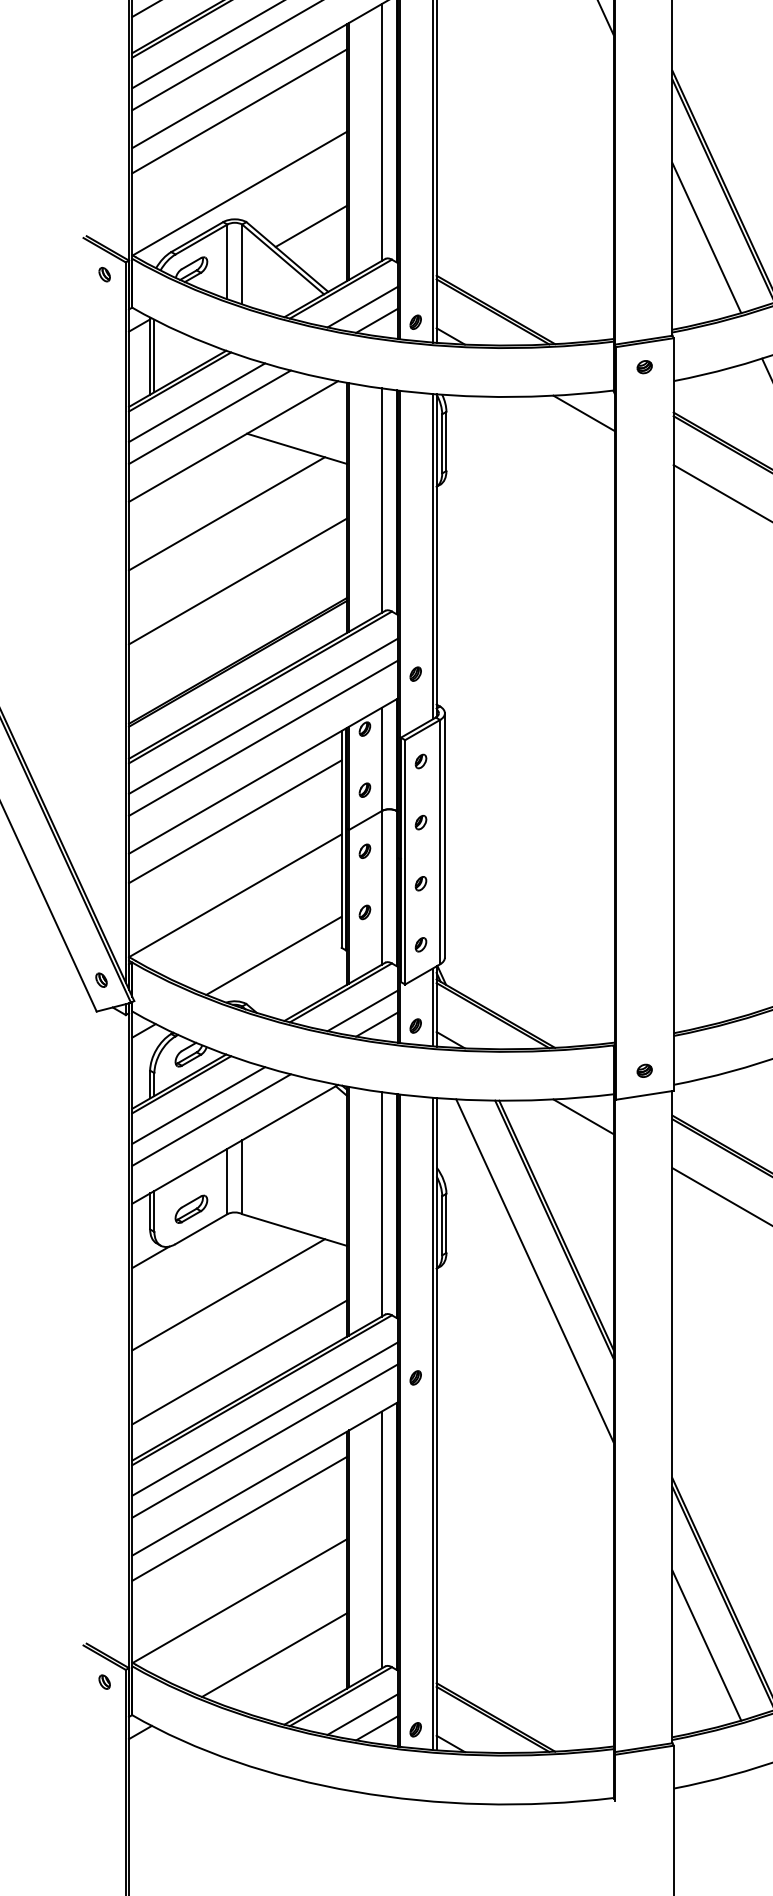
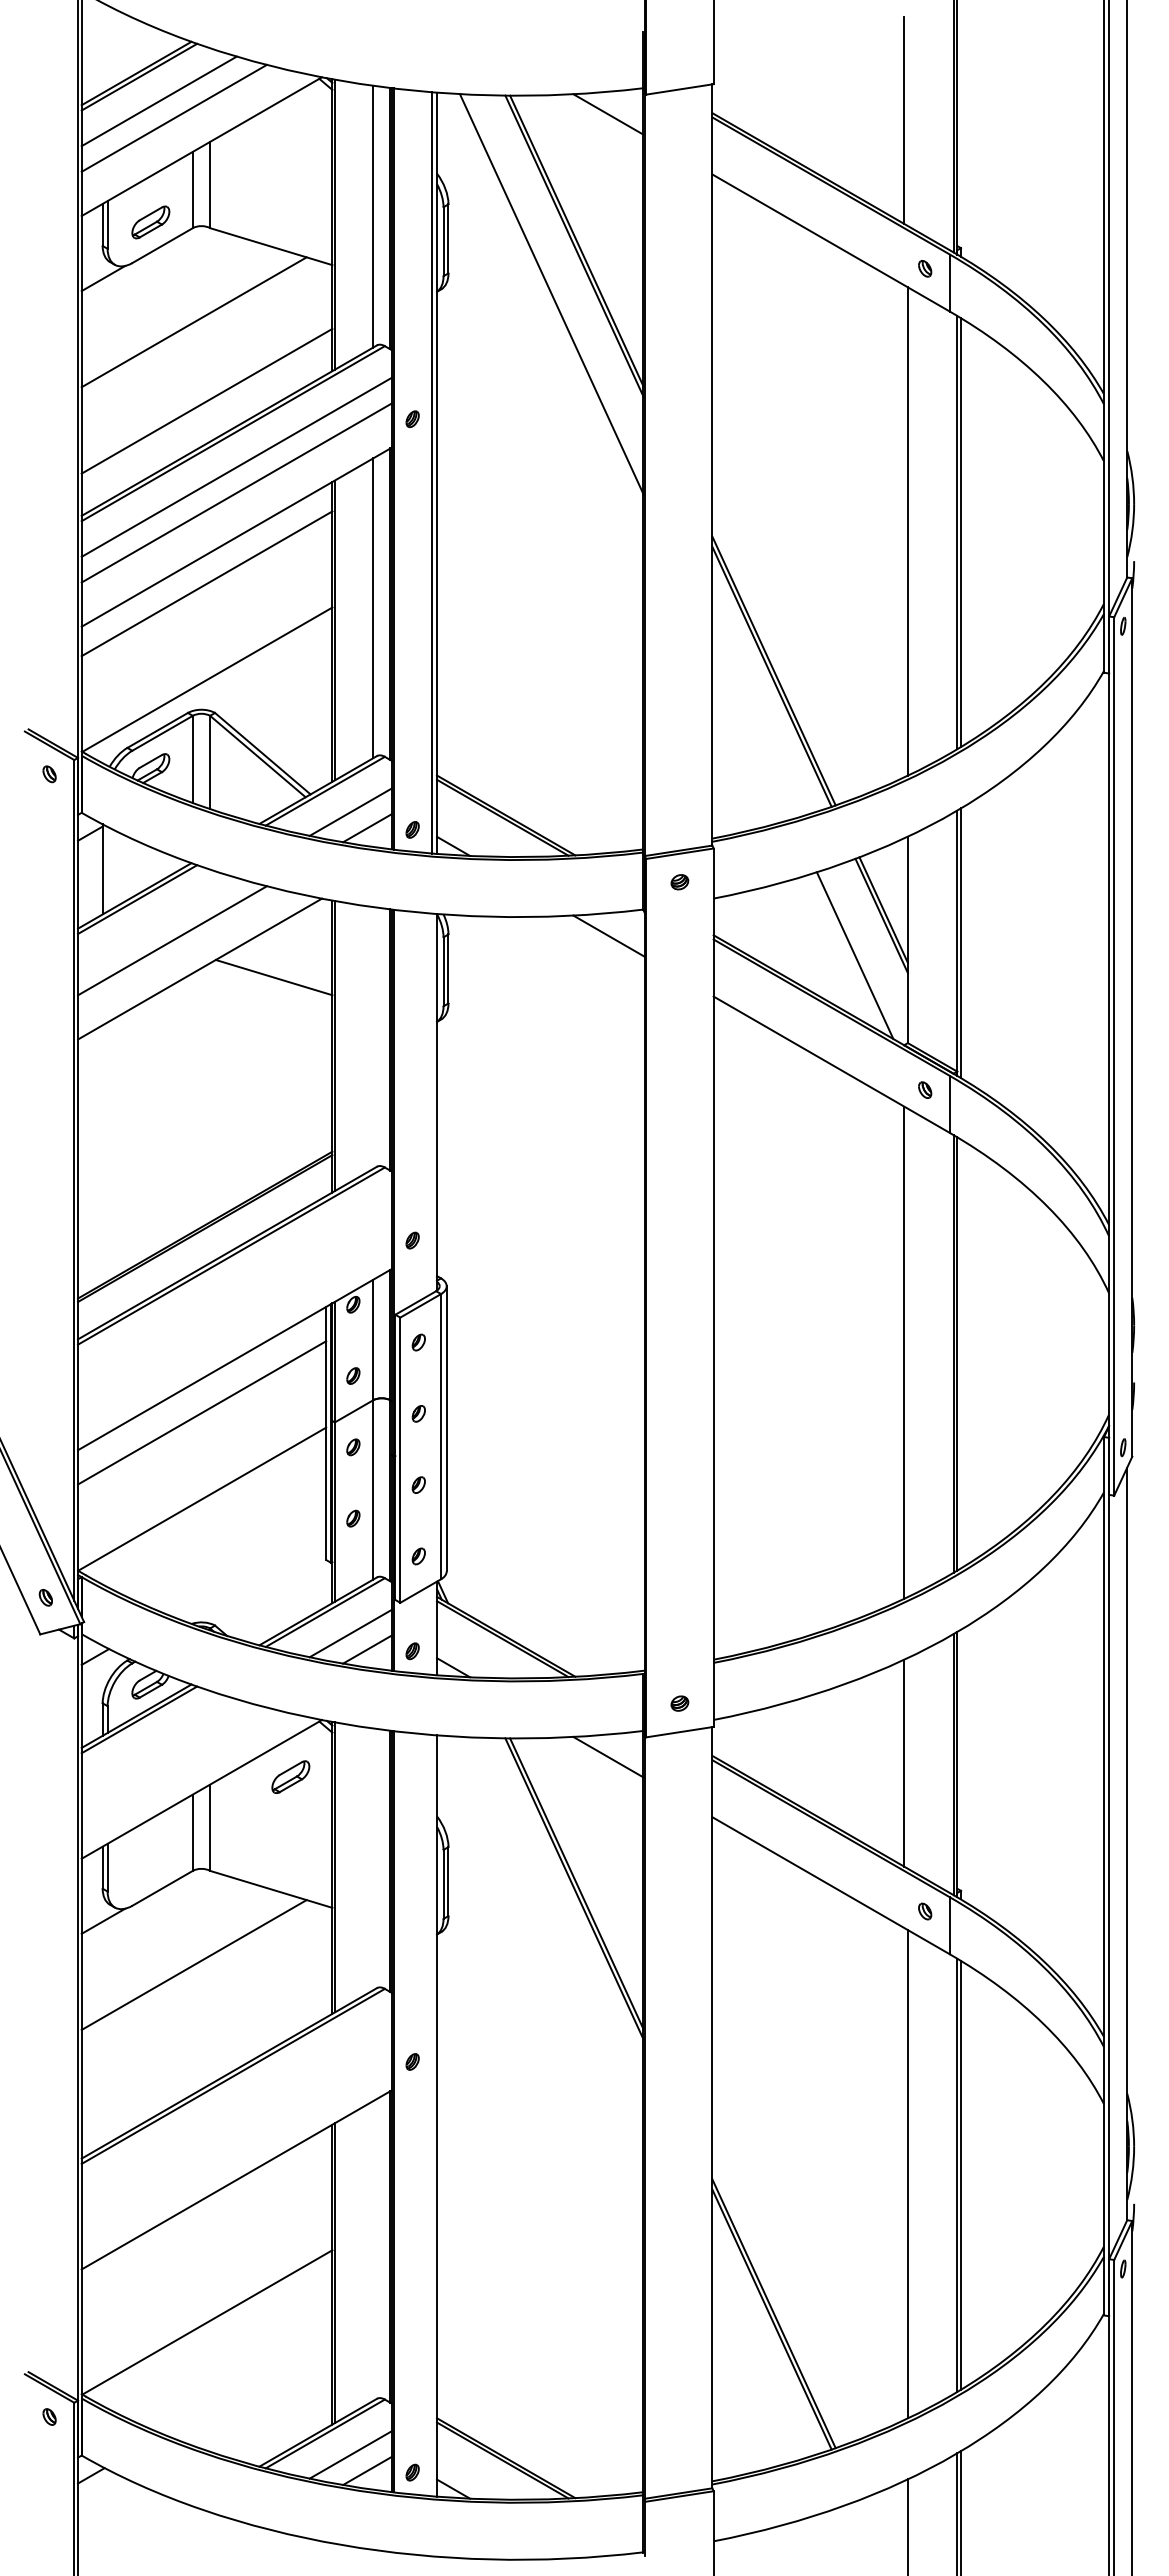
line: (311, 225) -> (290, 717), removed
line: (706, 237) -> (752, 731), removed
line: (154, 355) -> (107, 868), removed
line: (197, 402) -> (157, 923), removed
line: (382, 500) -> (373, 1037), removed
line: (227, 513) -> (192, 1053), removed
line: (432, 556) -> (432, 1103), removed
line: (238, 581) -> (205, 1132), removed
line: (263, 716) -> (234, 1289), removed
line: (263, 738) -> (234, 1315), removed
line: (274, 955) -> (247, 1569), removed
line: (432, 1007) -> (432, 1629), removed
line: (197, 1105) -> (158, 1743), removed
line: (210, 1119) -> (173, 1760), removed
line: (382, 1204) -> (373, 1859), removed
part: (191, 1208) -> (290, 1776), moved
line: (534, 1270) -> (551, 1936), removed
line: (239, 1362) -> (206, 2043), removed
line: (264, 1418) -> (236, 2109), removed
line: (432, 1423) -> (432, 2115), removed
line: (264, 1440) -> (236, 2135), removed
line: (239, 1518) -> (206, 2226), removed
line: (382, 1540) -> (373, 2251), removed
line: (706, 1645) -> (752, 2374), removed
line: (274, 1655) -> (247, 2385), removed

